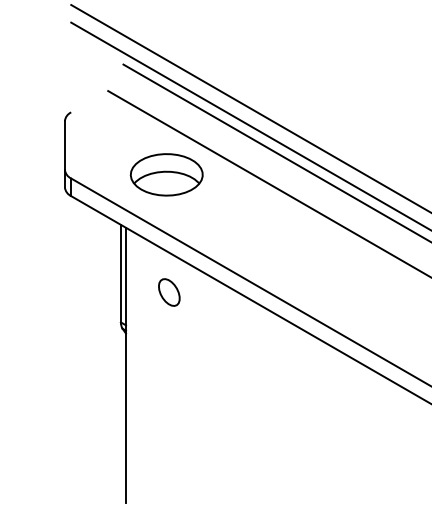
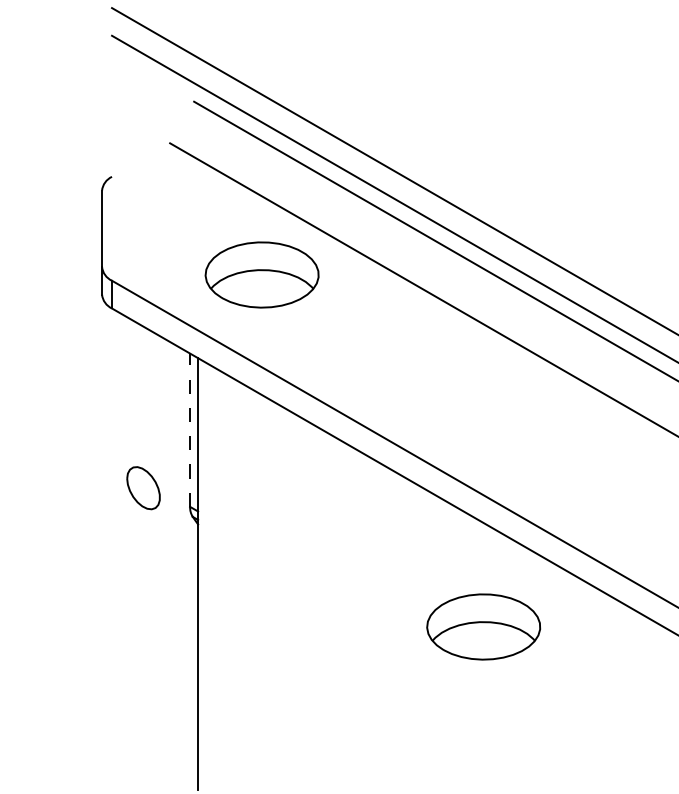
line: (120, 273) -> (189, 429), solid -> dashed
part: (169, 292) -> (143, 488), moved
part: (307, 398) -> (483, 626), added

